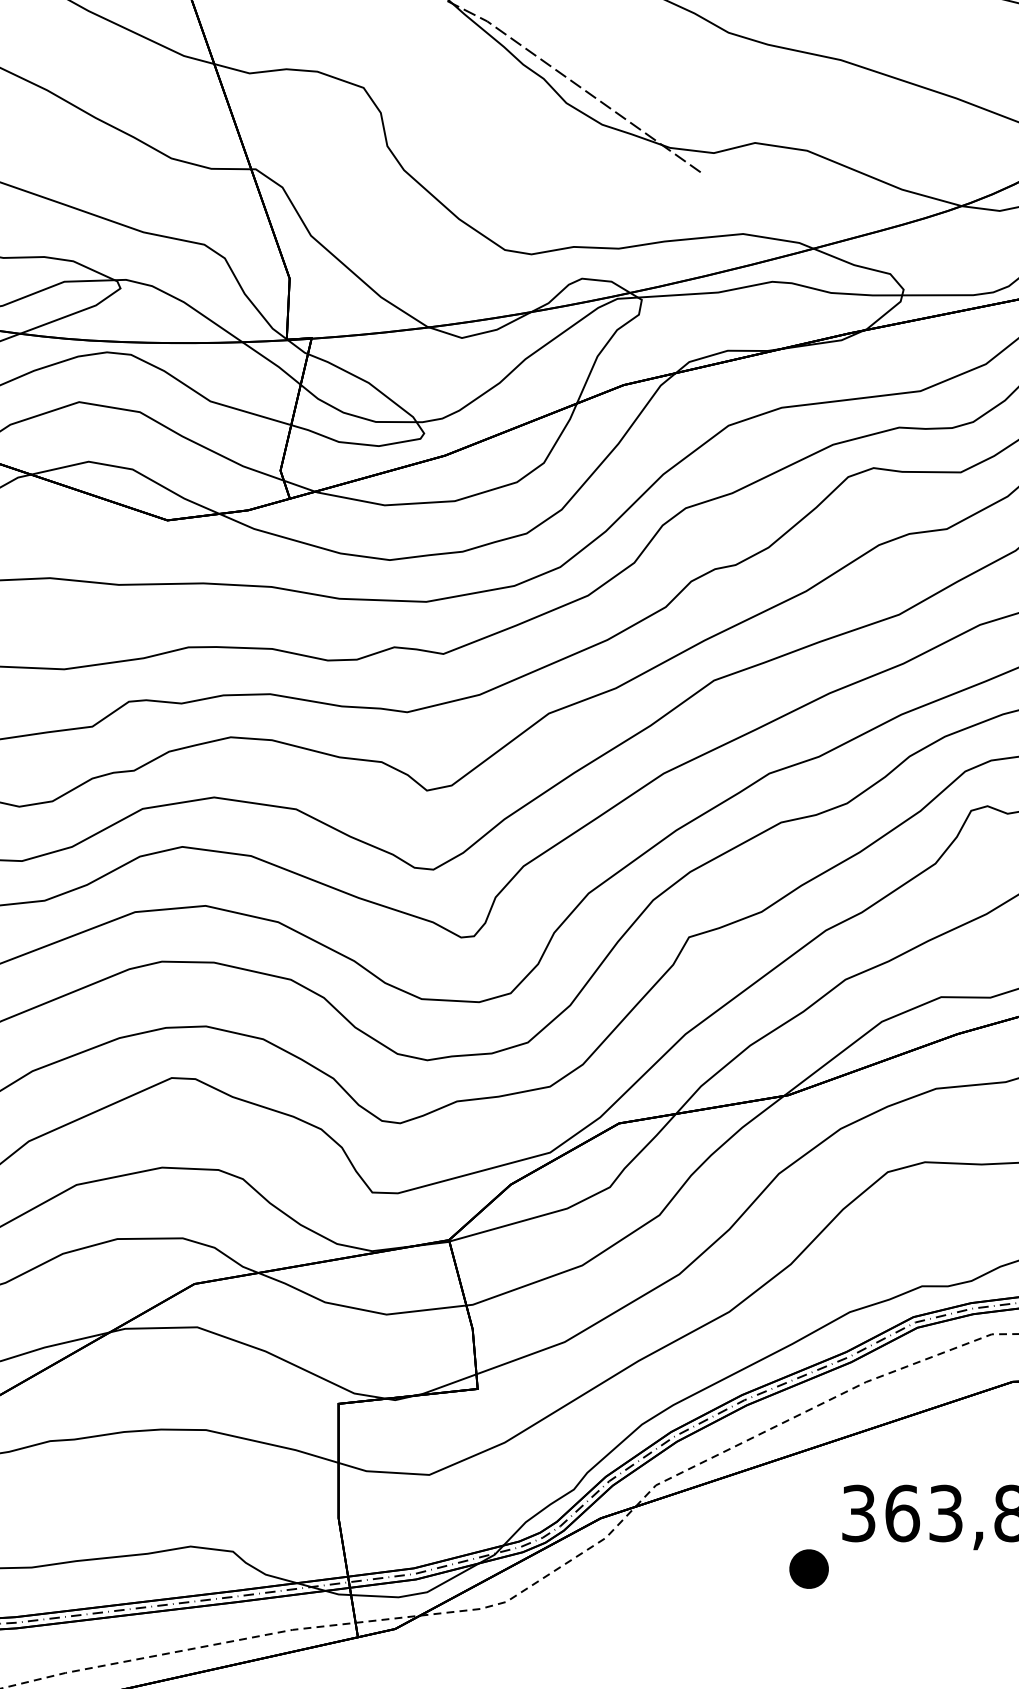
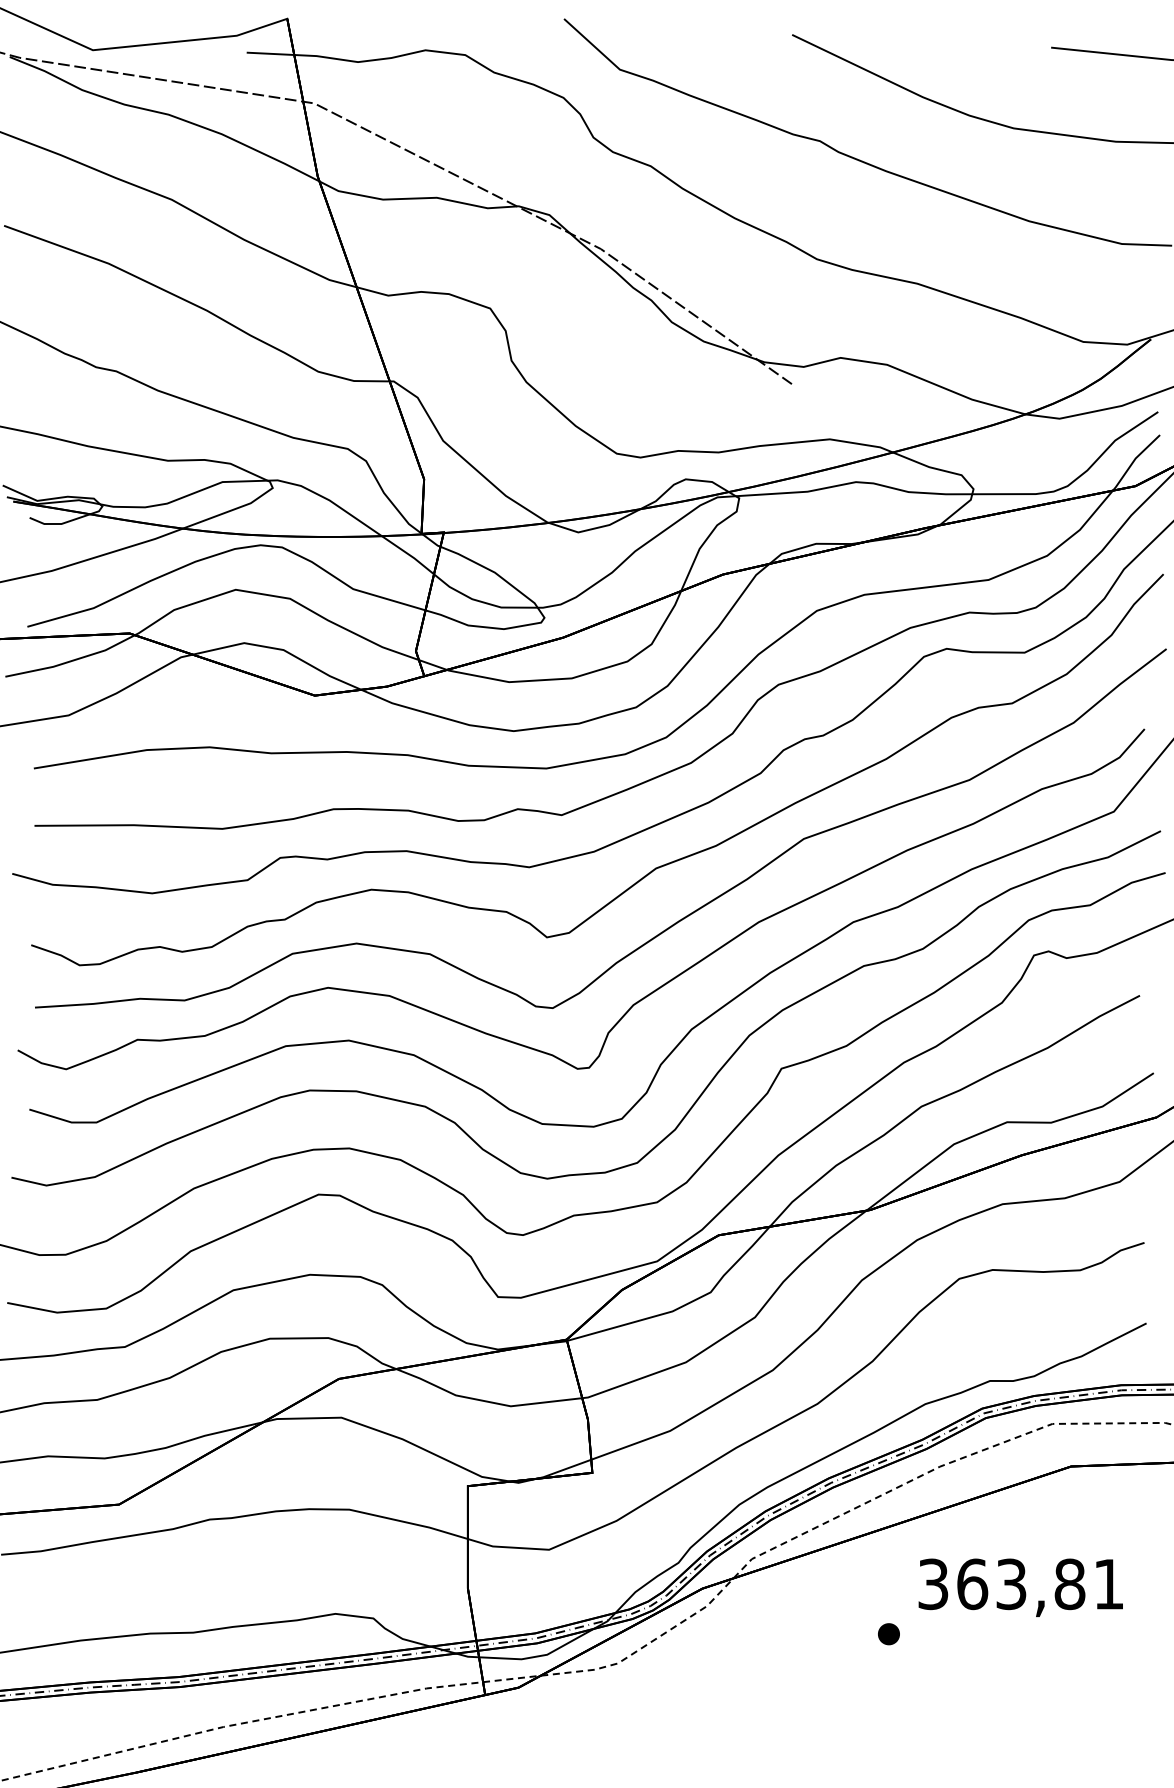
part: (808, 1569) -> (888, 1634), size x0.62

